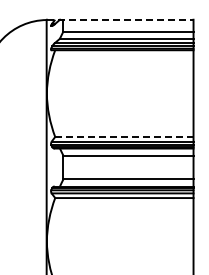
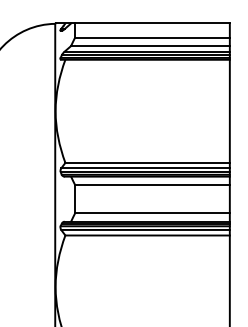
line: (120, 19) -> (143, 23), dashed -> solid
line: (124, 137) -> (147, 163), dashed -> solid

